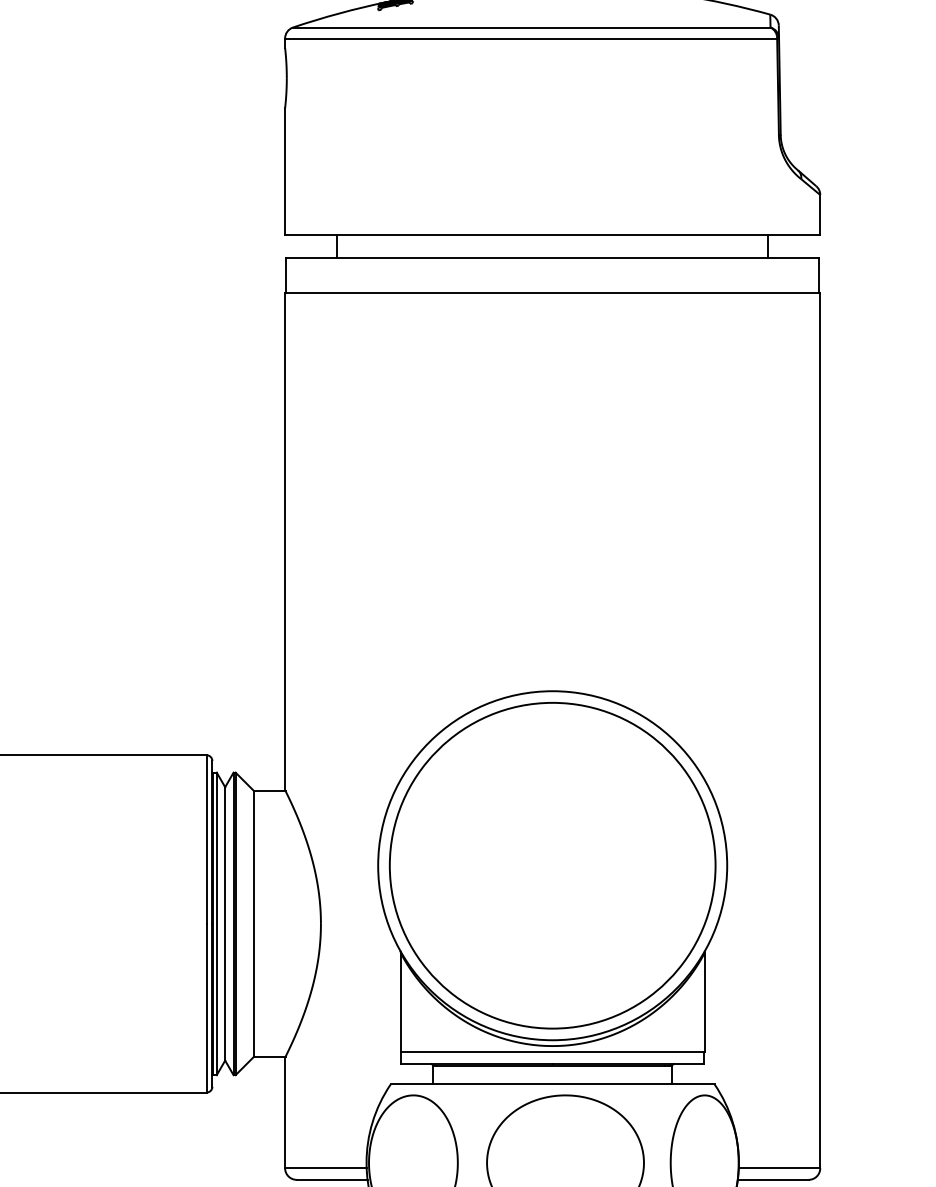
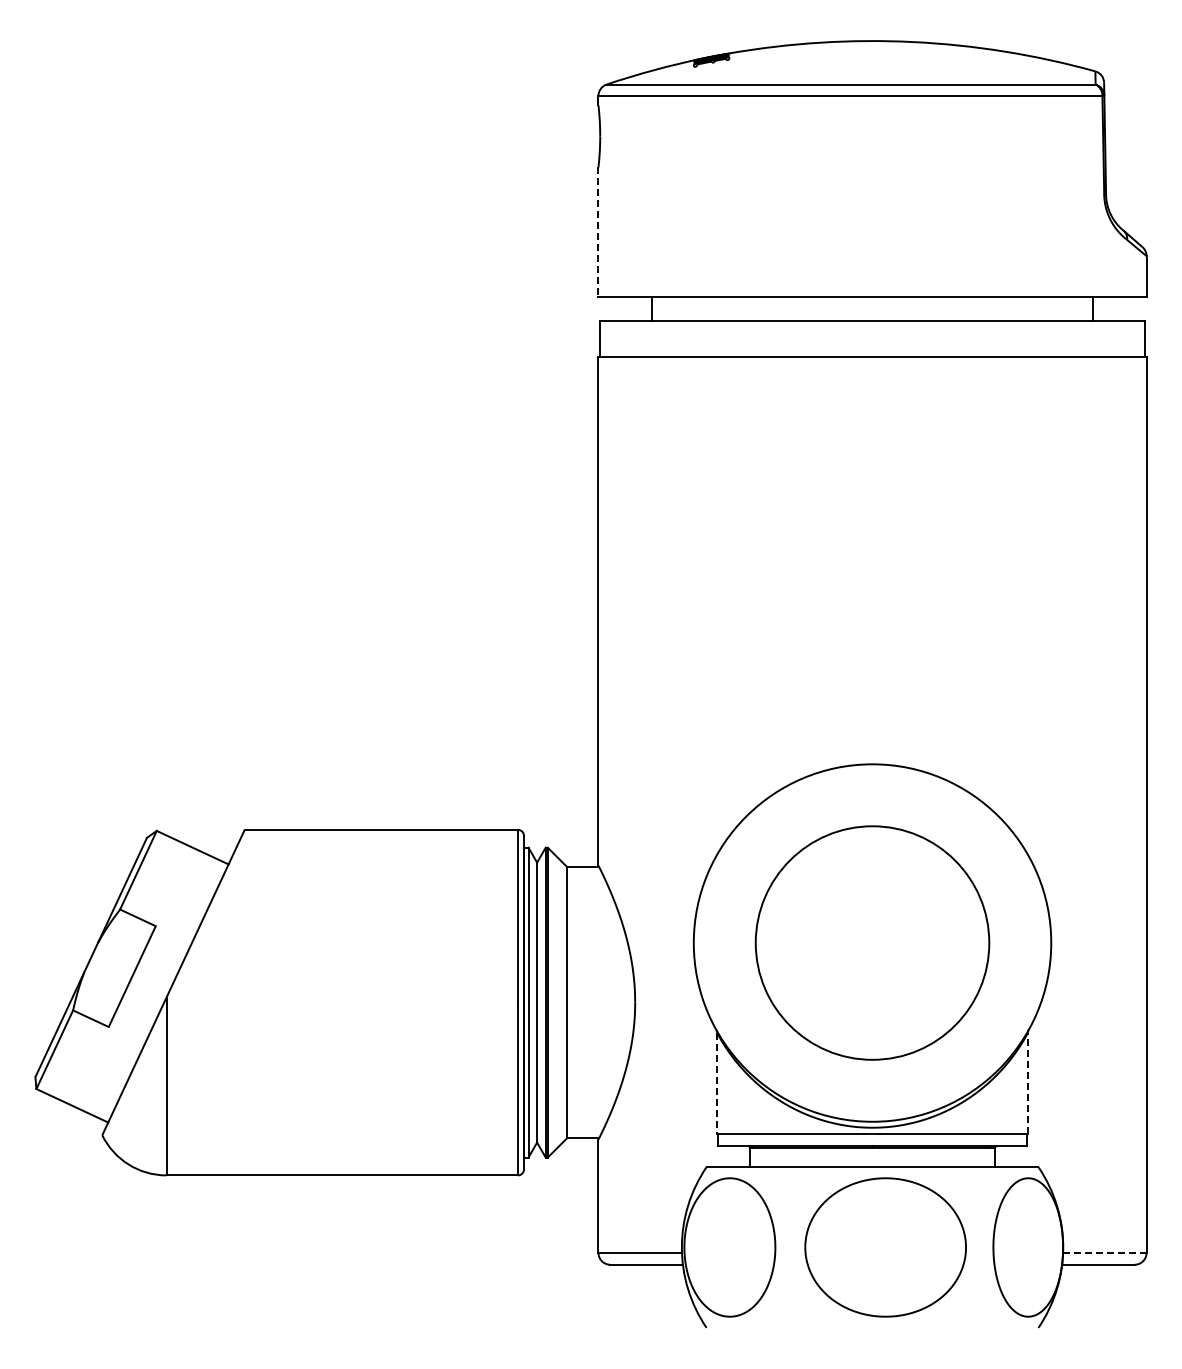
line: (285, 171) -> (598, 232), solid -> dashed
circle: (552, 865) -> (872, 942), size x0.7
line: (704, 1001) -> (1028, 1082), solid -> dashed
line: (401, 1002) -> (717, 1083), solid -> dashed
line: (779, 1167) -> (1104, 1252), solid -> dashed

